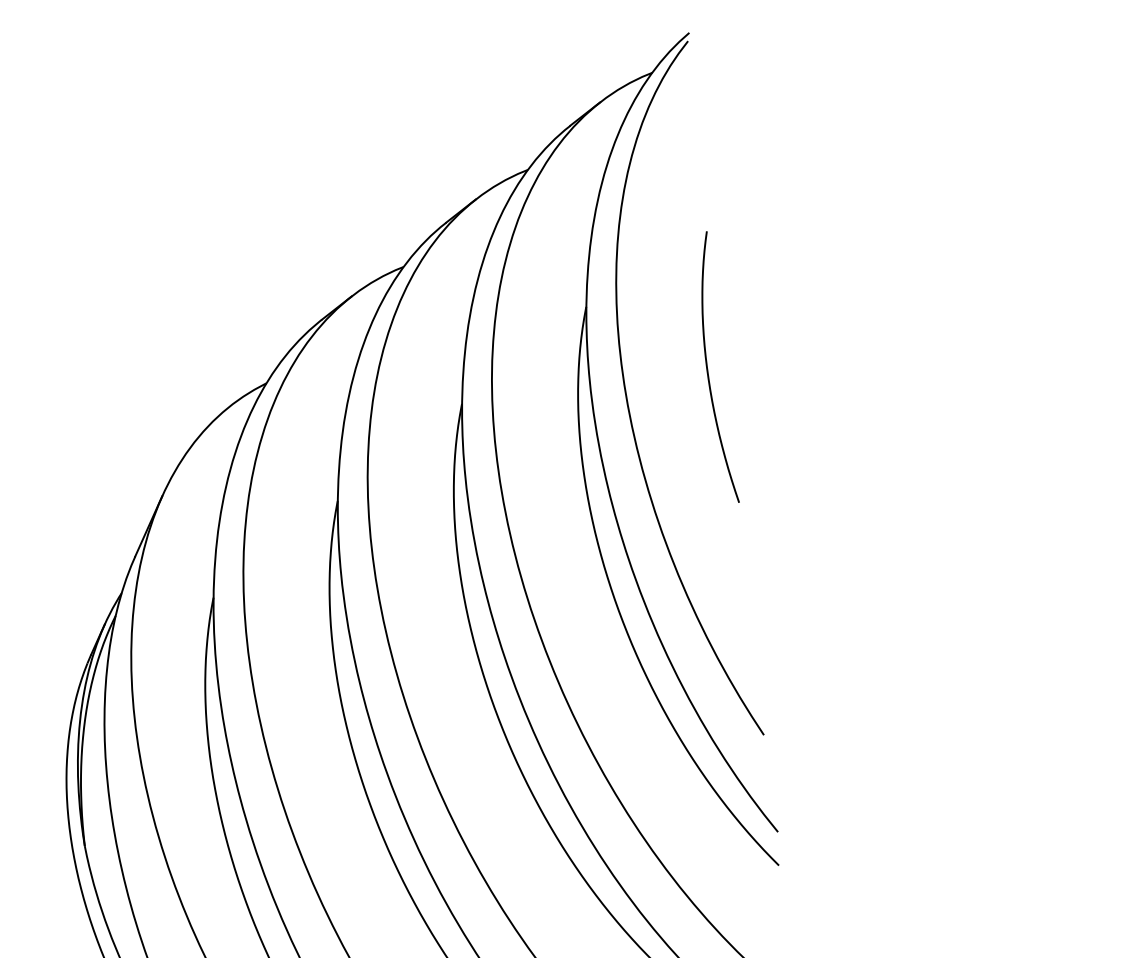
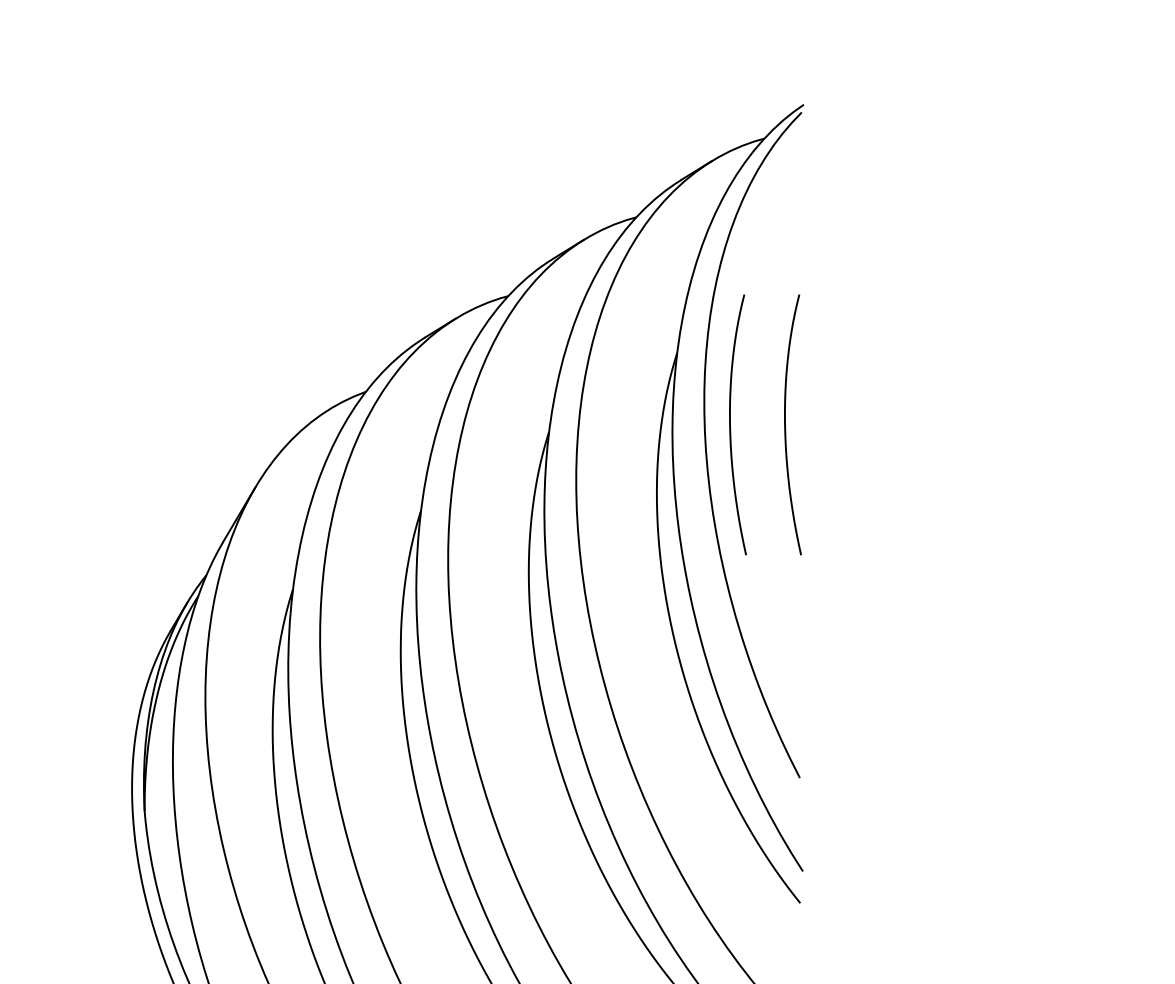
curve: (650, 374) -> (730, 424), added

